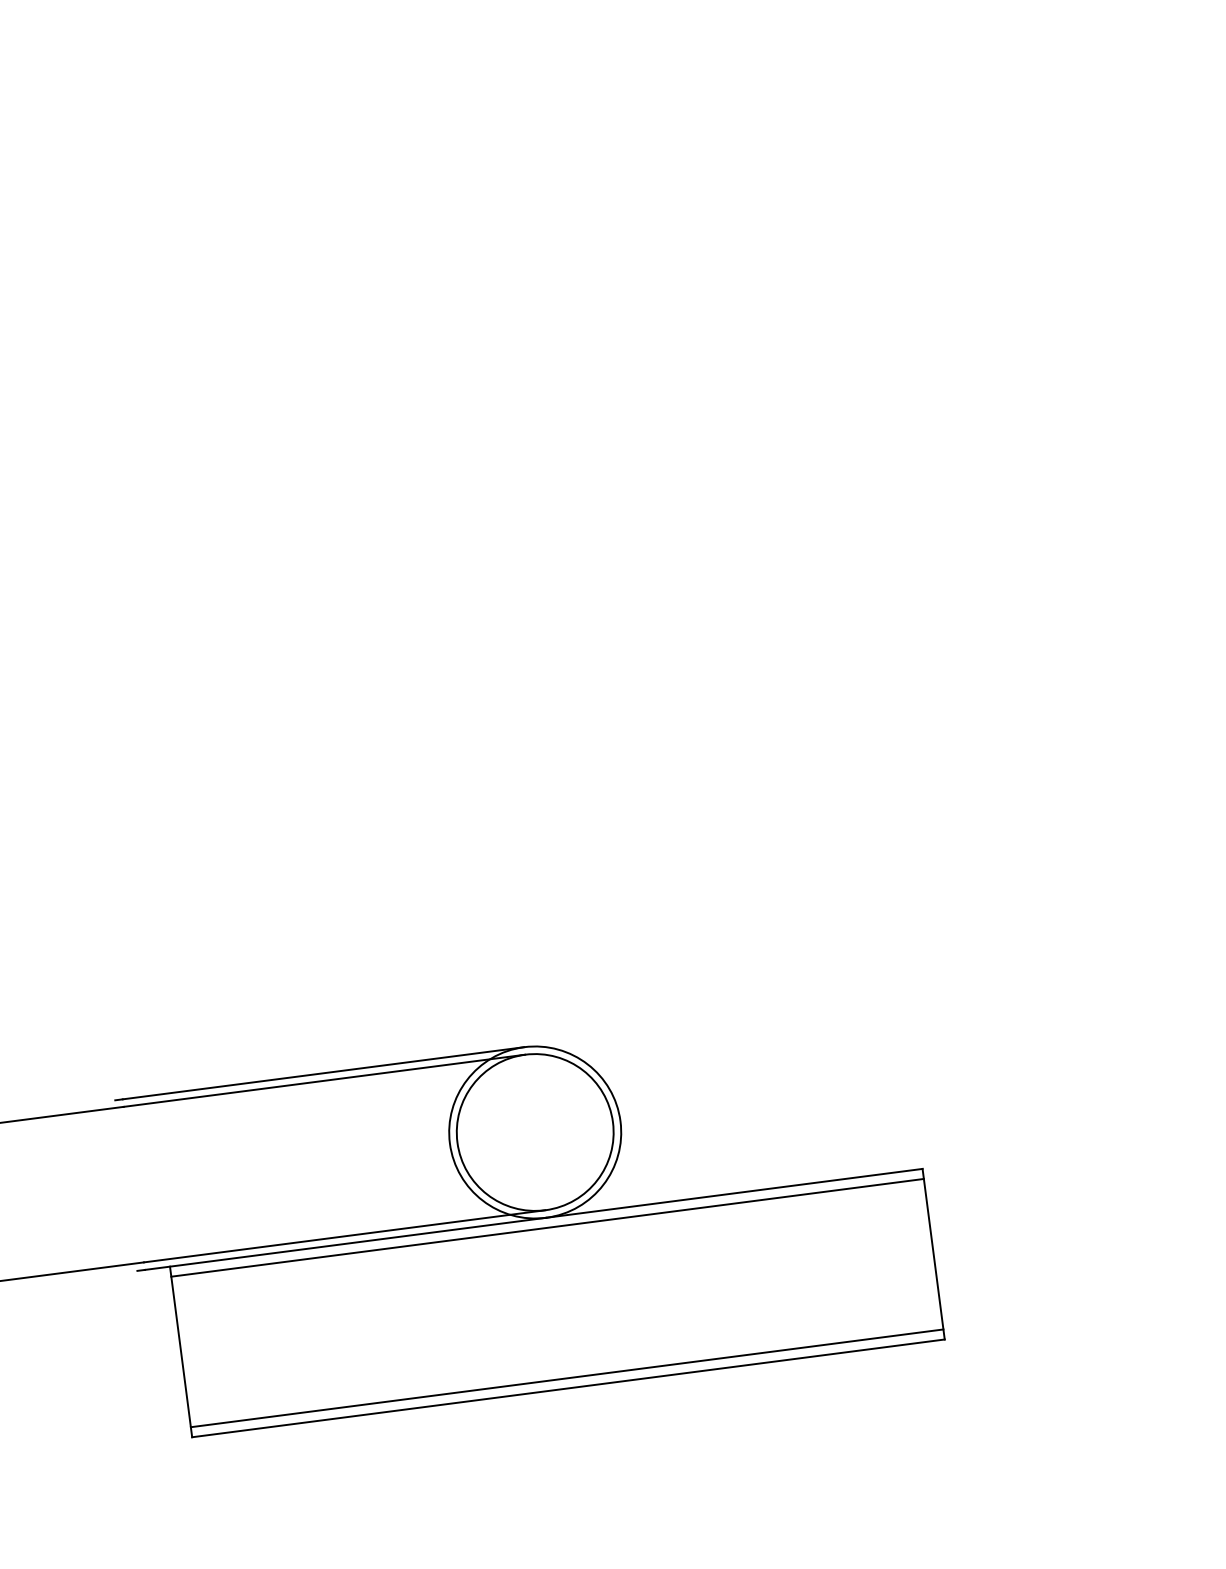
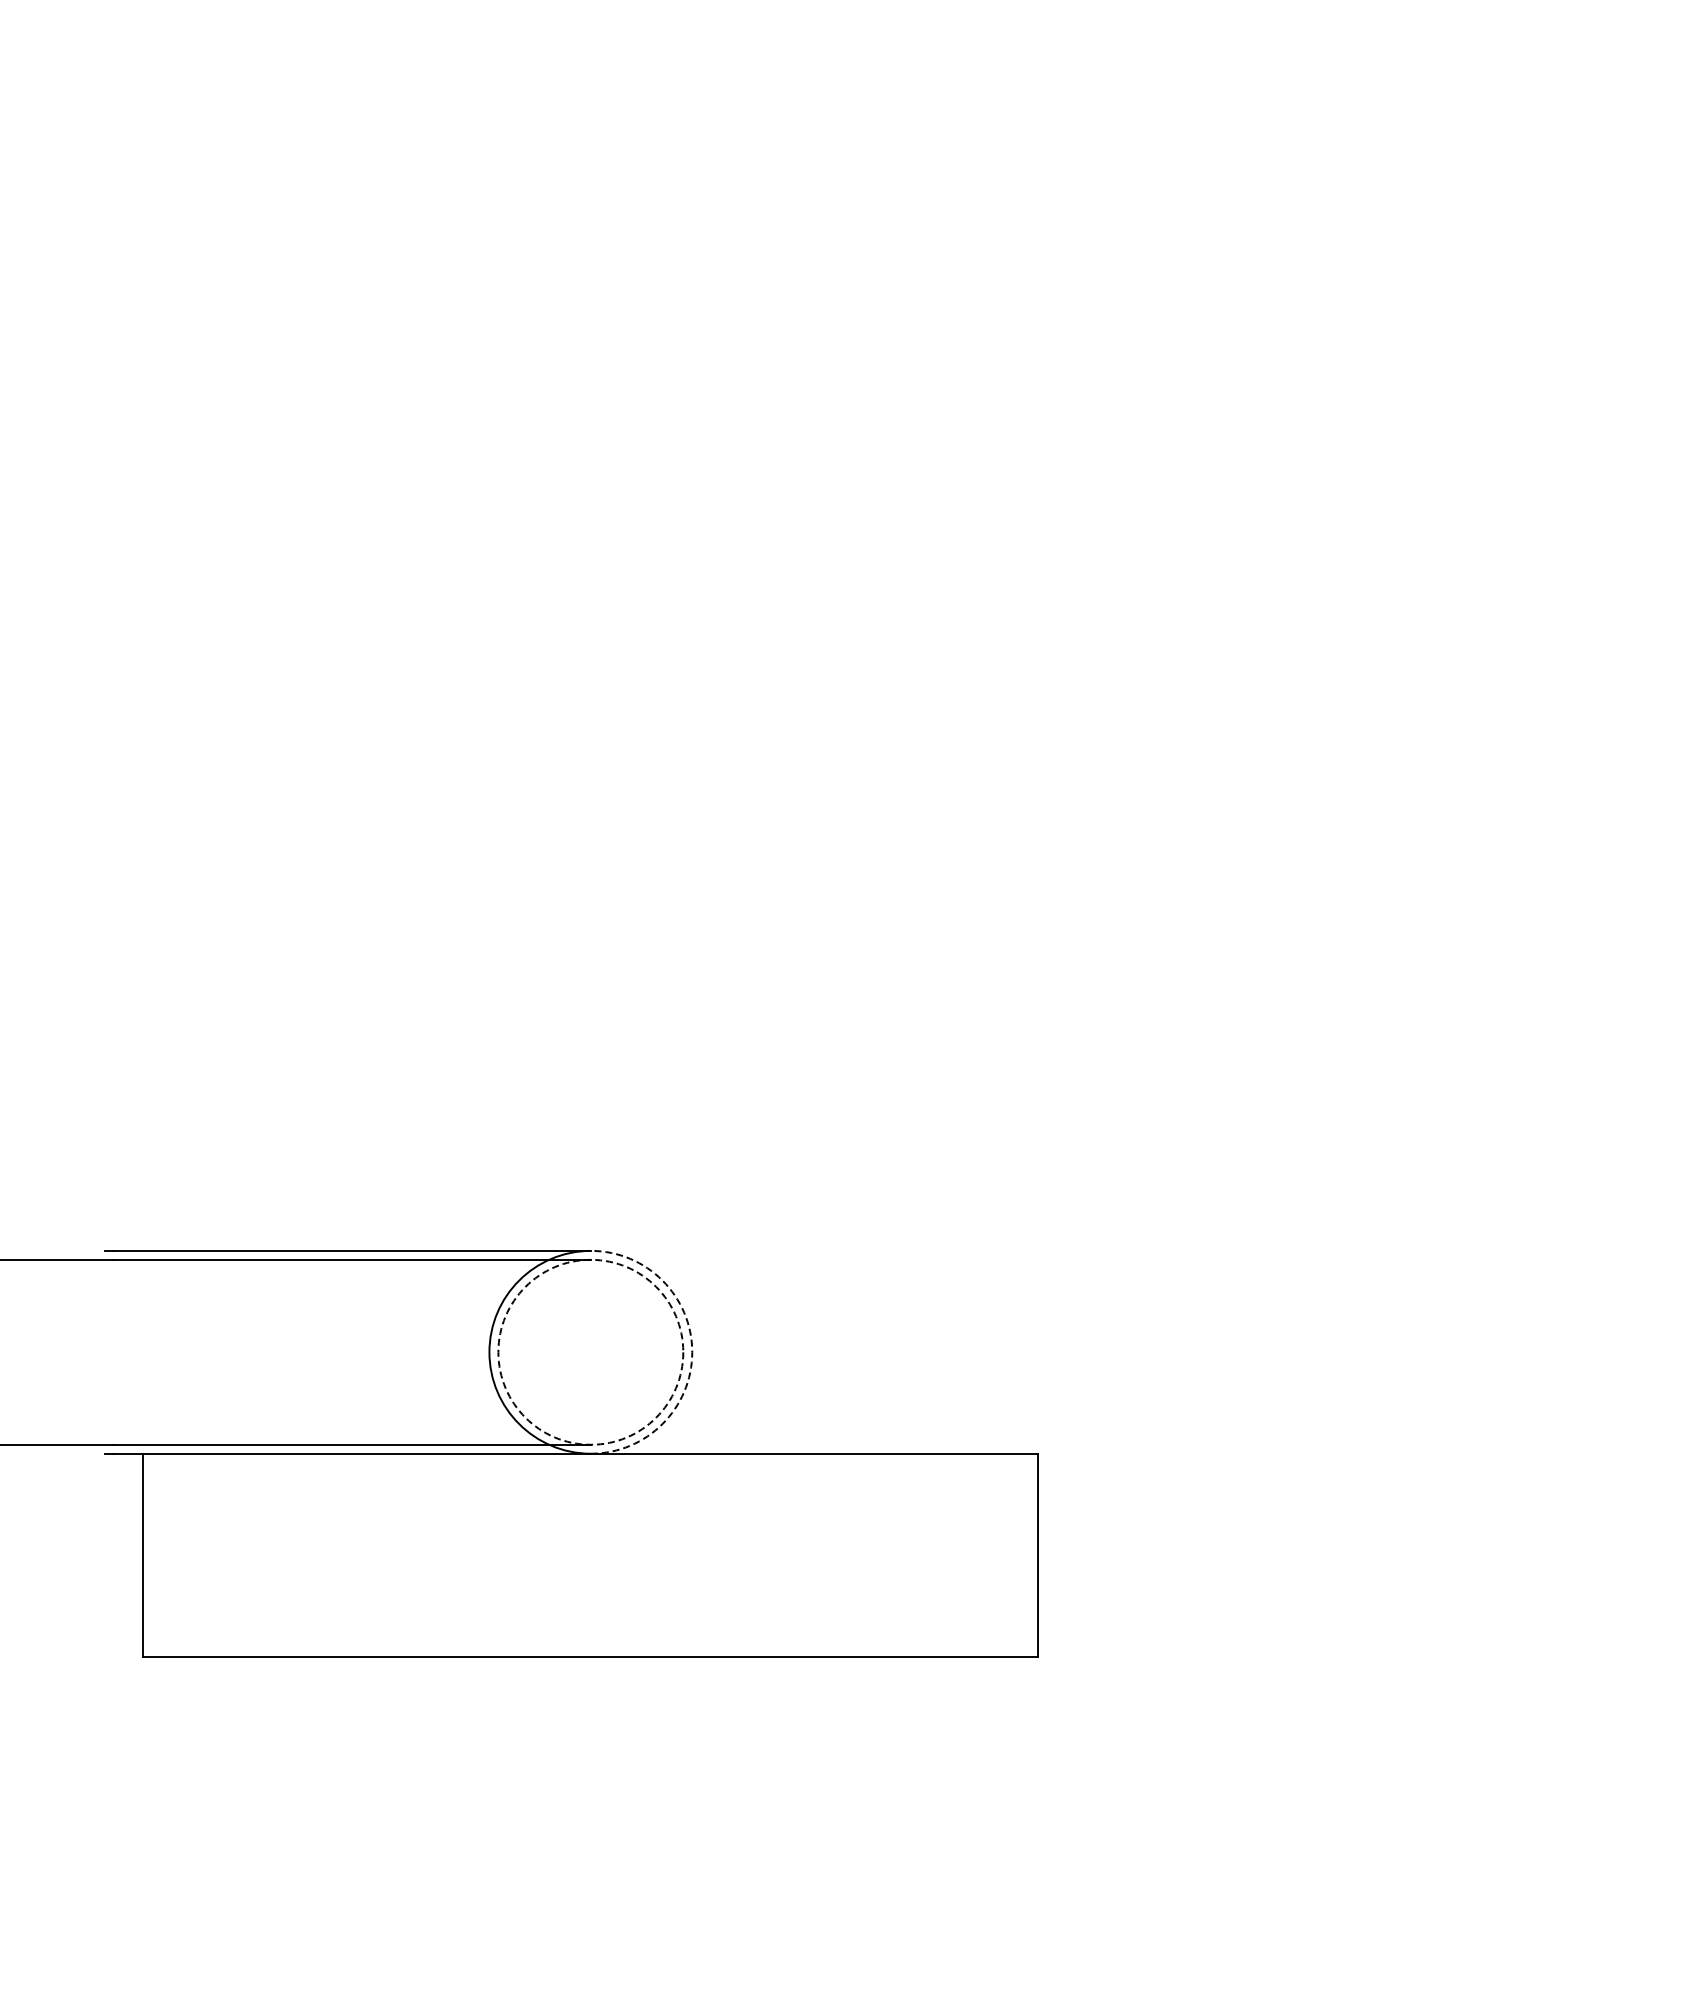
arc: (620, 1121) -> (692, 1352), solid -> dashed
circle: (534, 1131) -> (590, 1351), solid -> dashed
line: (547, 1227) -> (590, 1465), removed
line: (566, 1378) -> (590, 1644), removed

